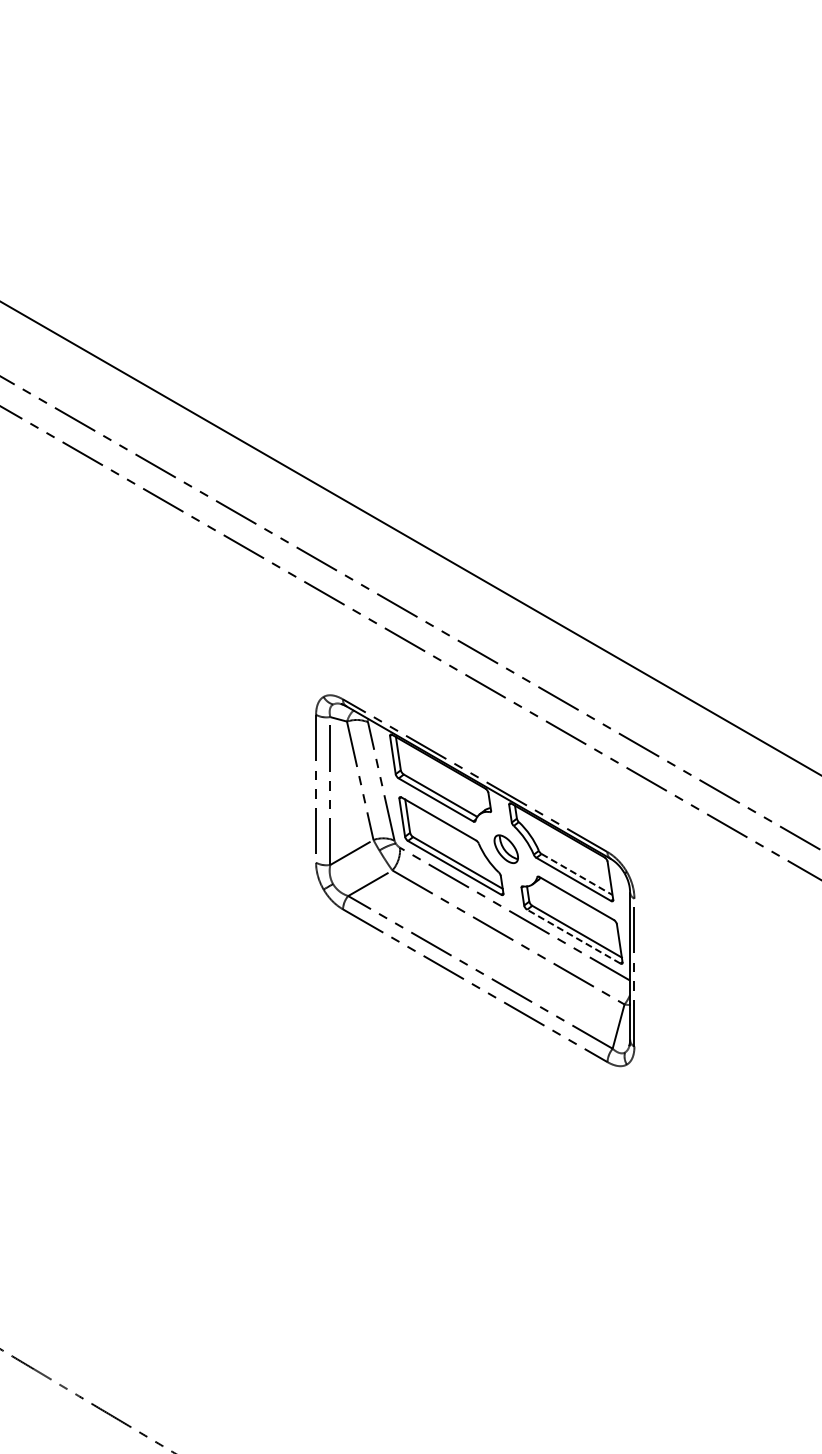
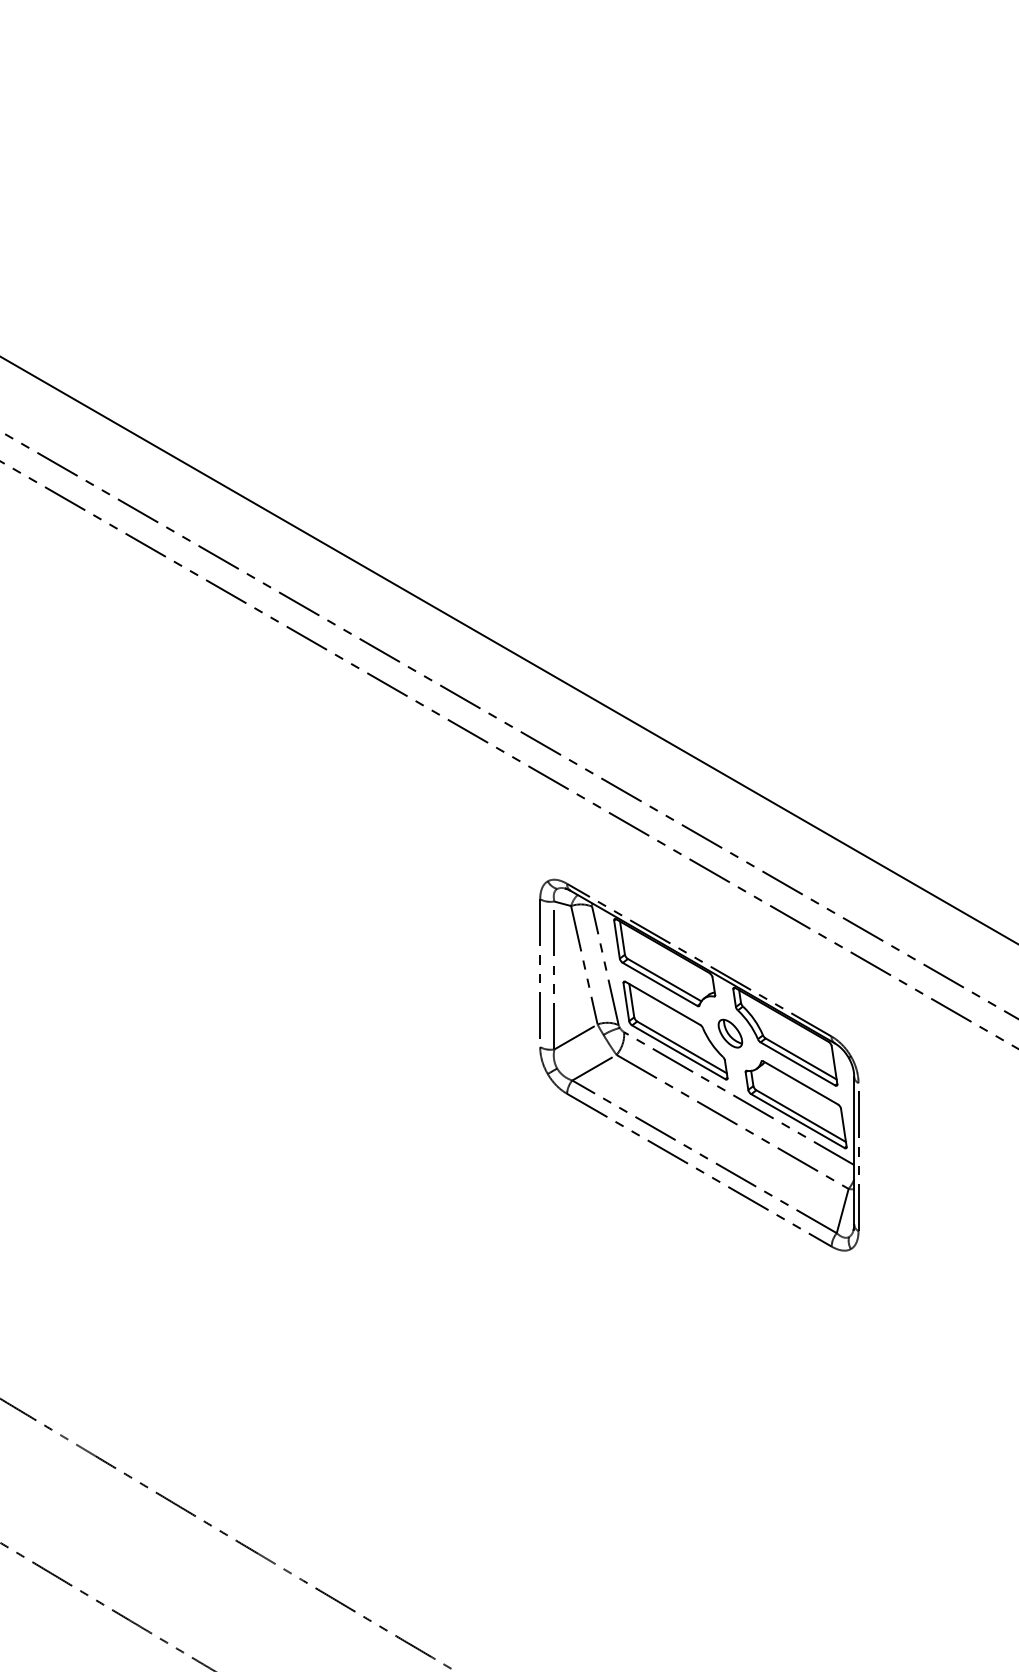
line: (577, 874) -> (801, 1058), dashed -> solid
line: (573, 937) -> (797, 1121), dashed -> solid

